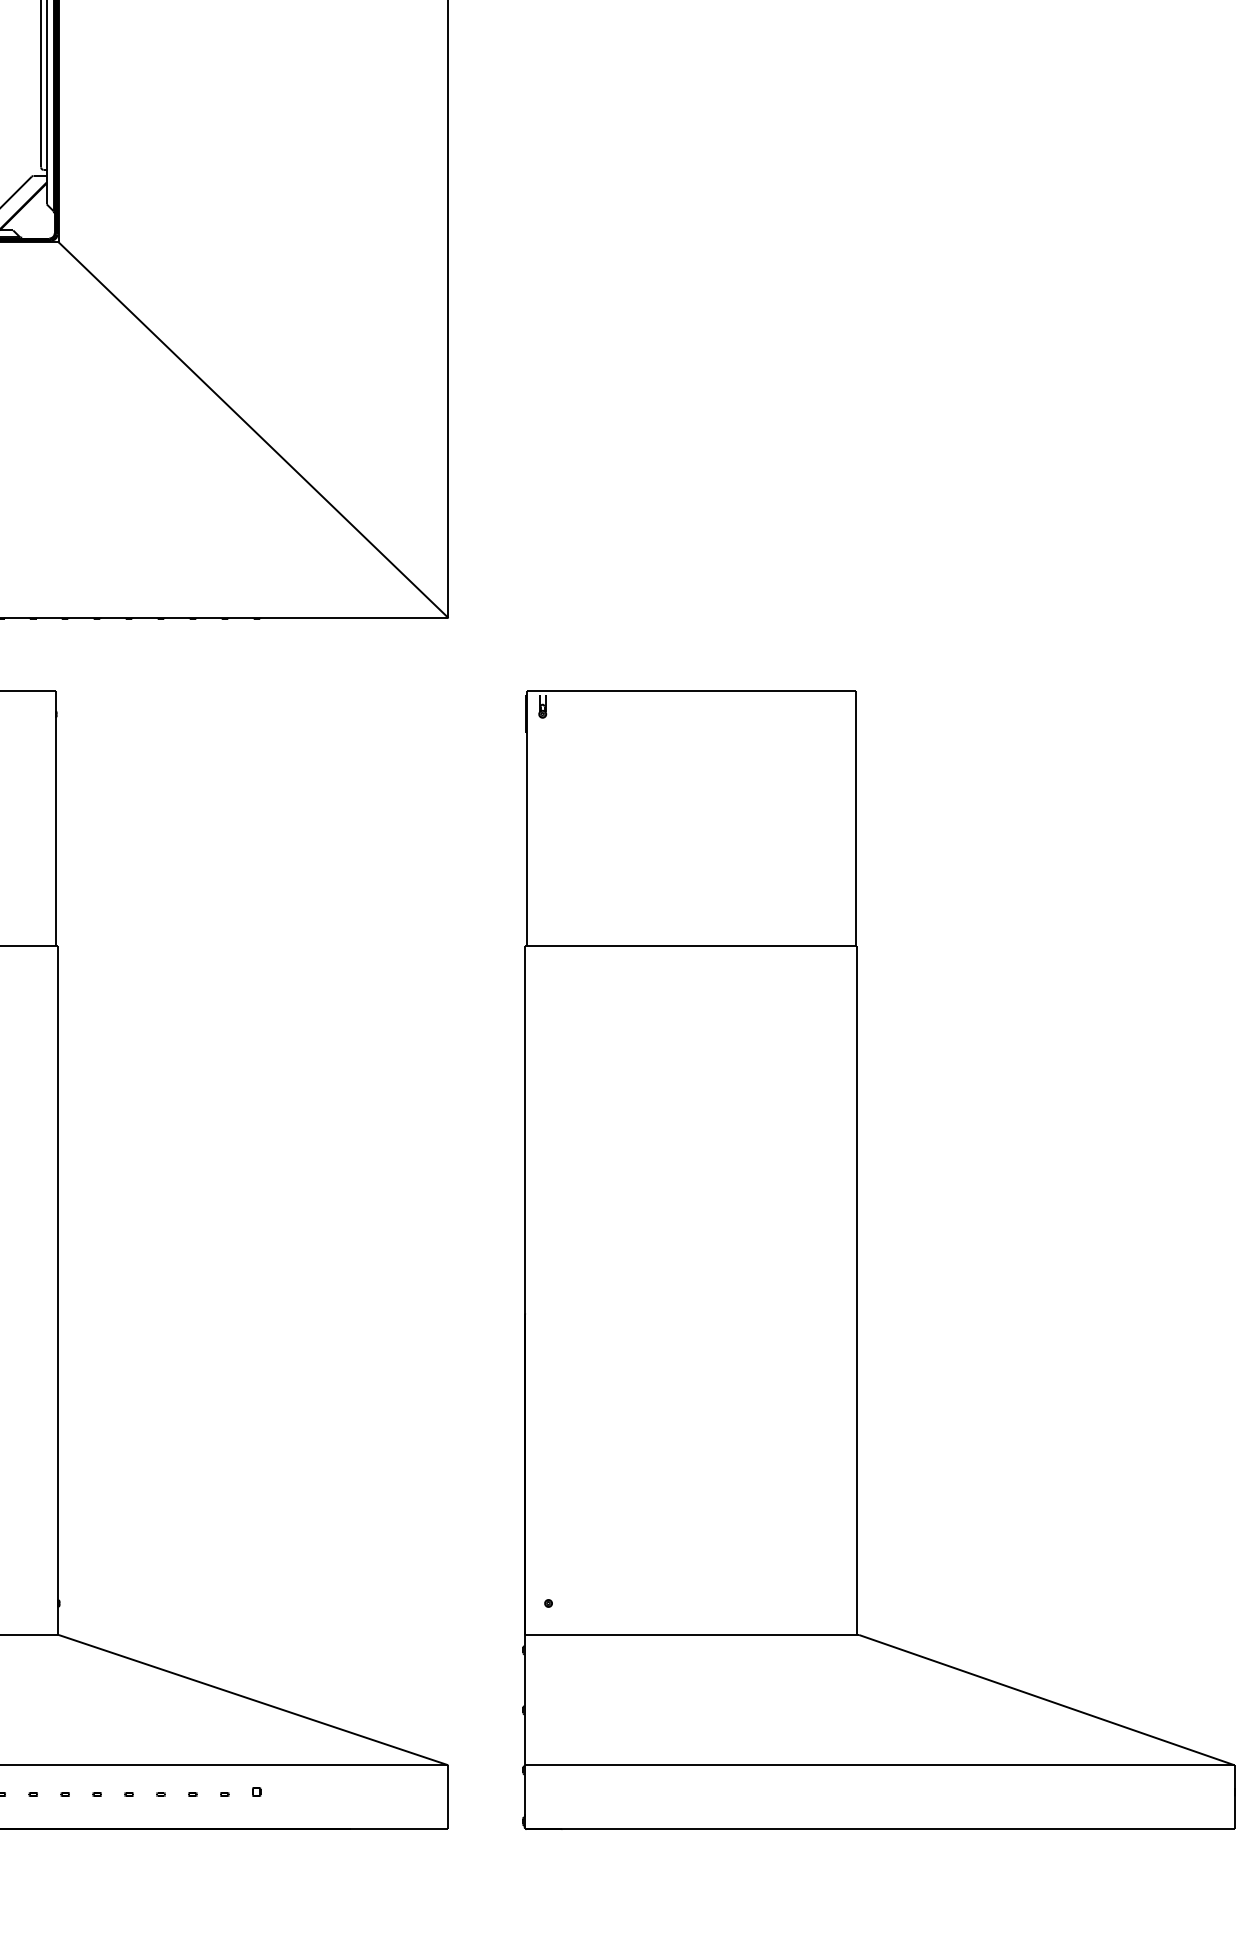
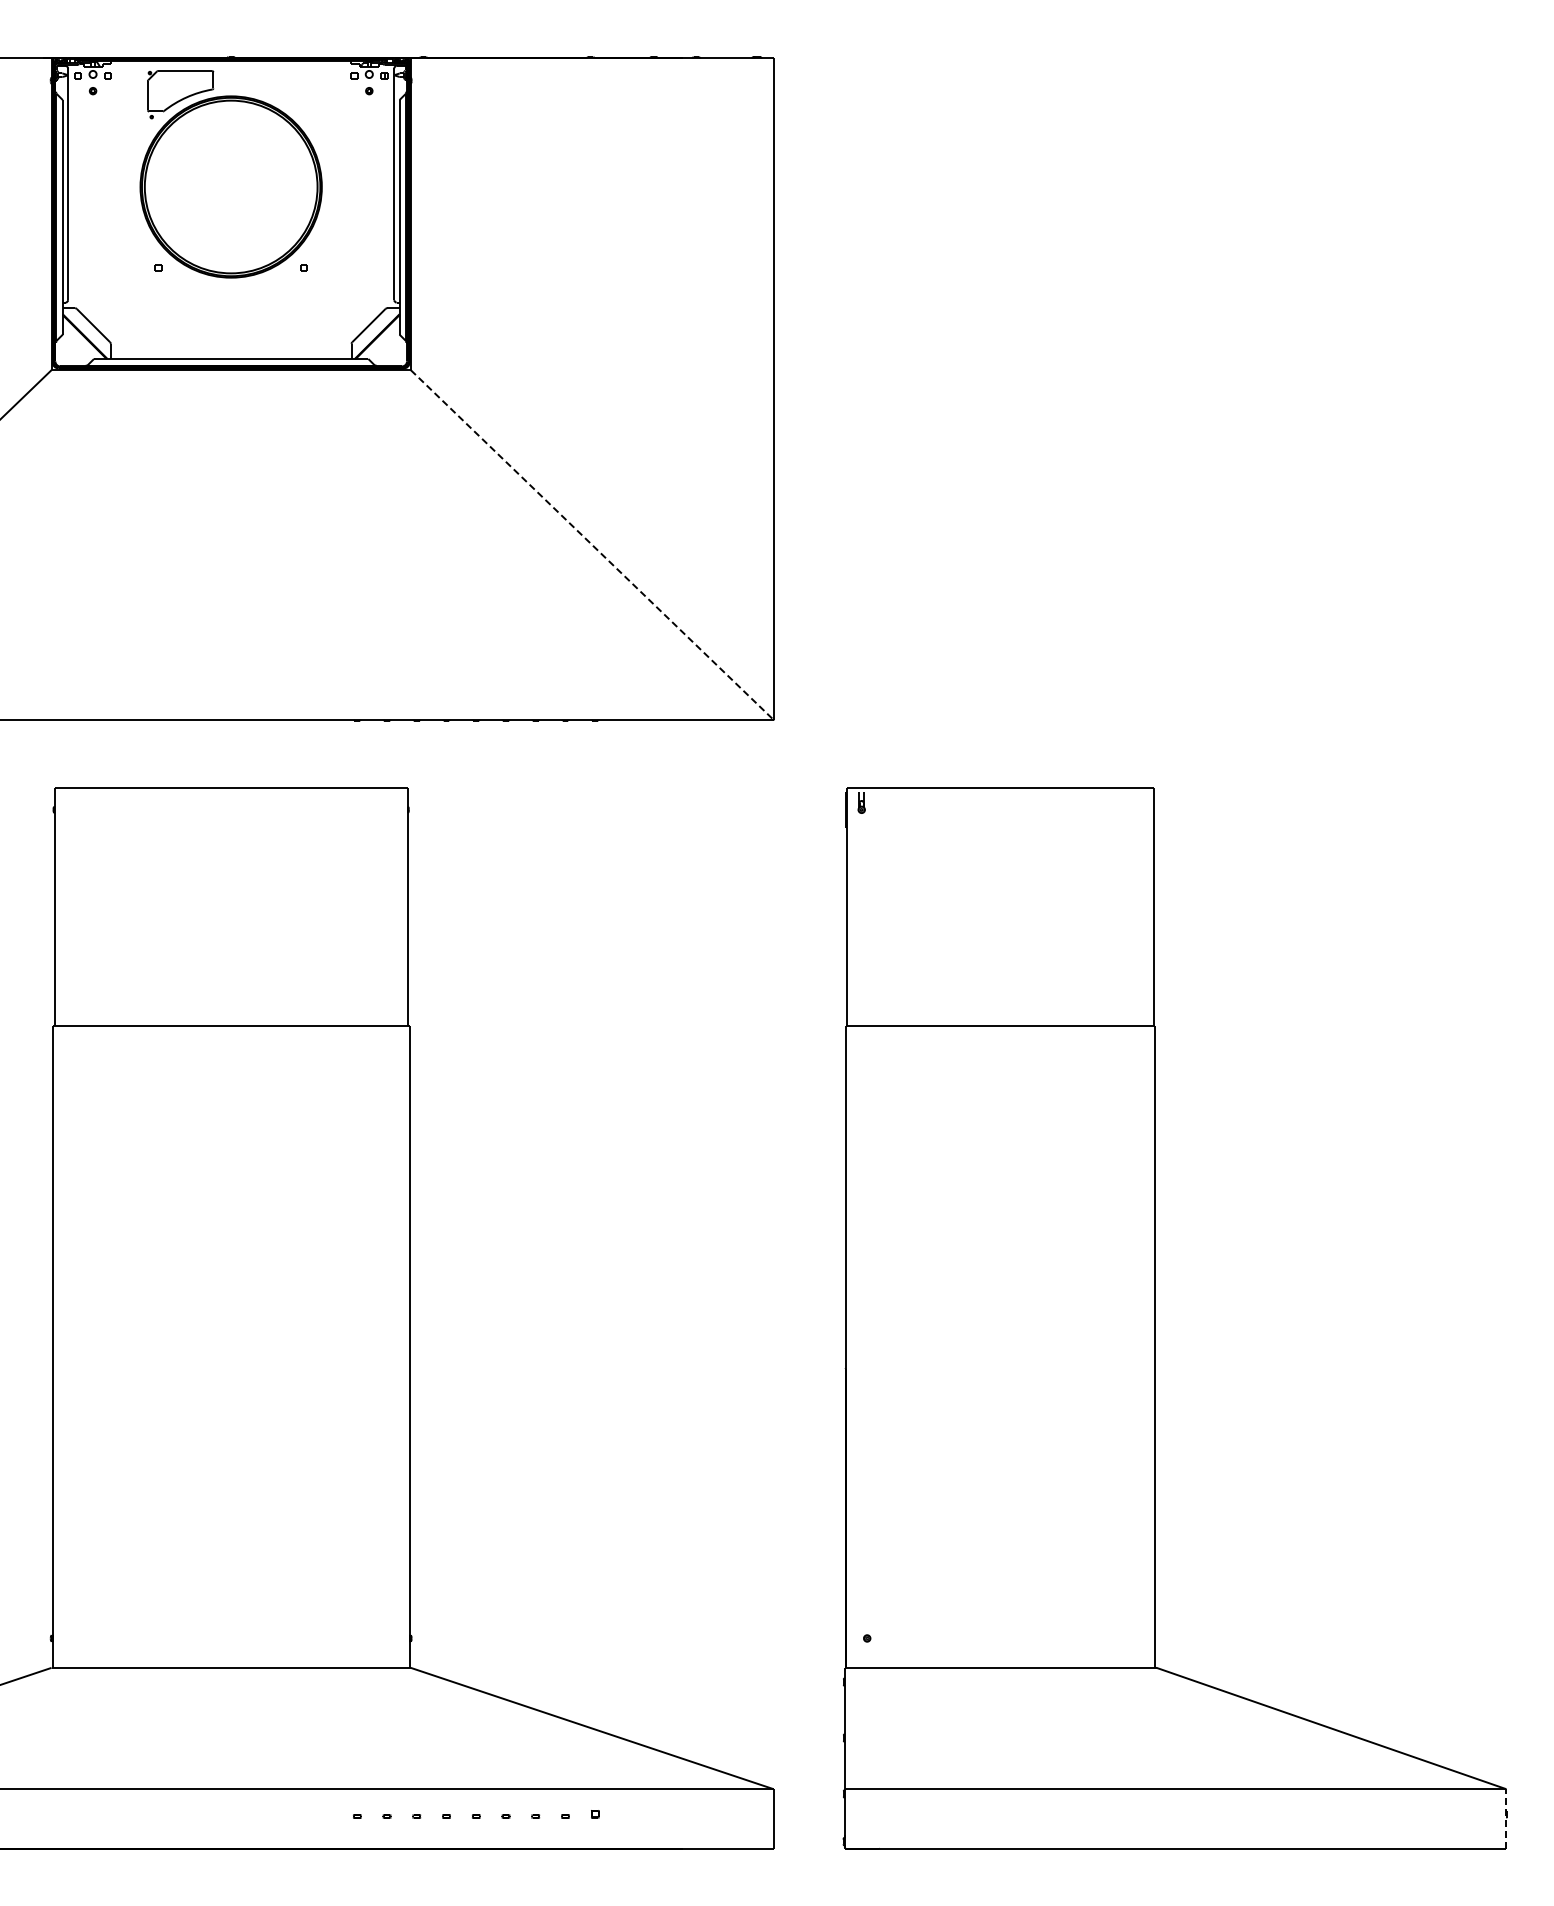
line: (253, 430) -> (592, 545), solid -> dashed
line: (1234, 1796) -> (1506, 1818), solid -> dashed

